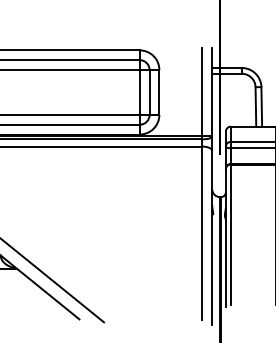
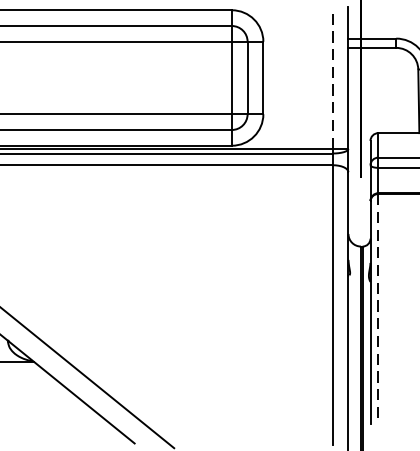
line: (202, 91) -> (332, 76), solid -> dashed
line: (230, 235) -> (377, 308), solid -> dashed

